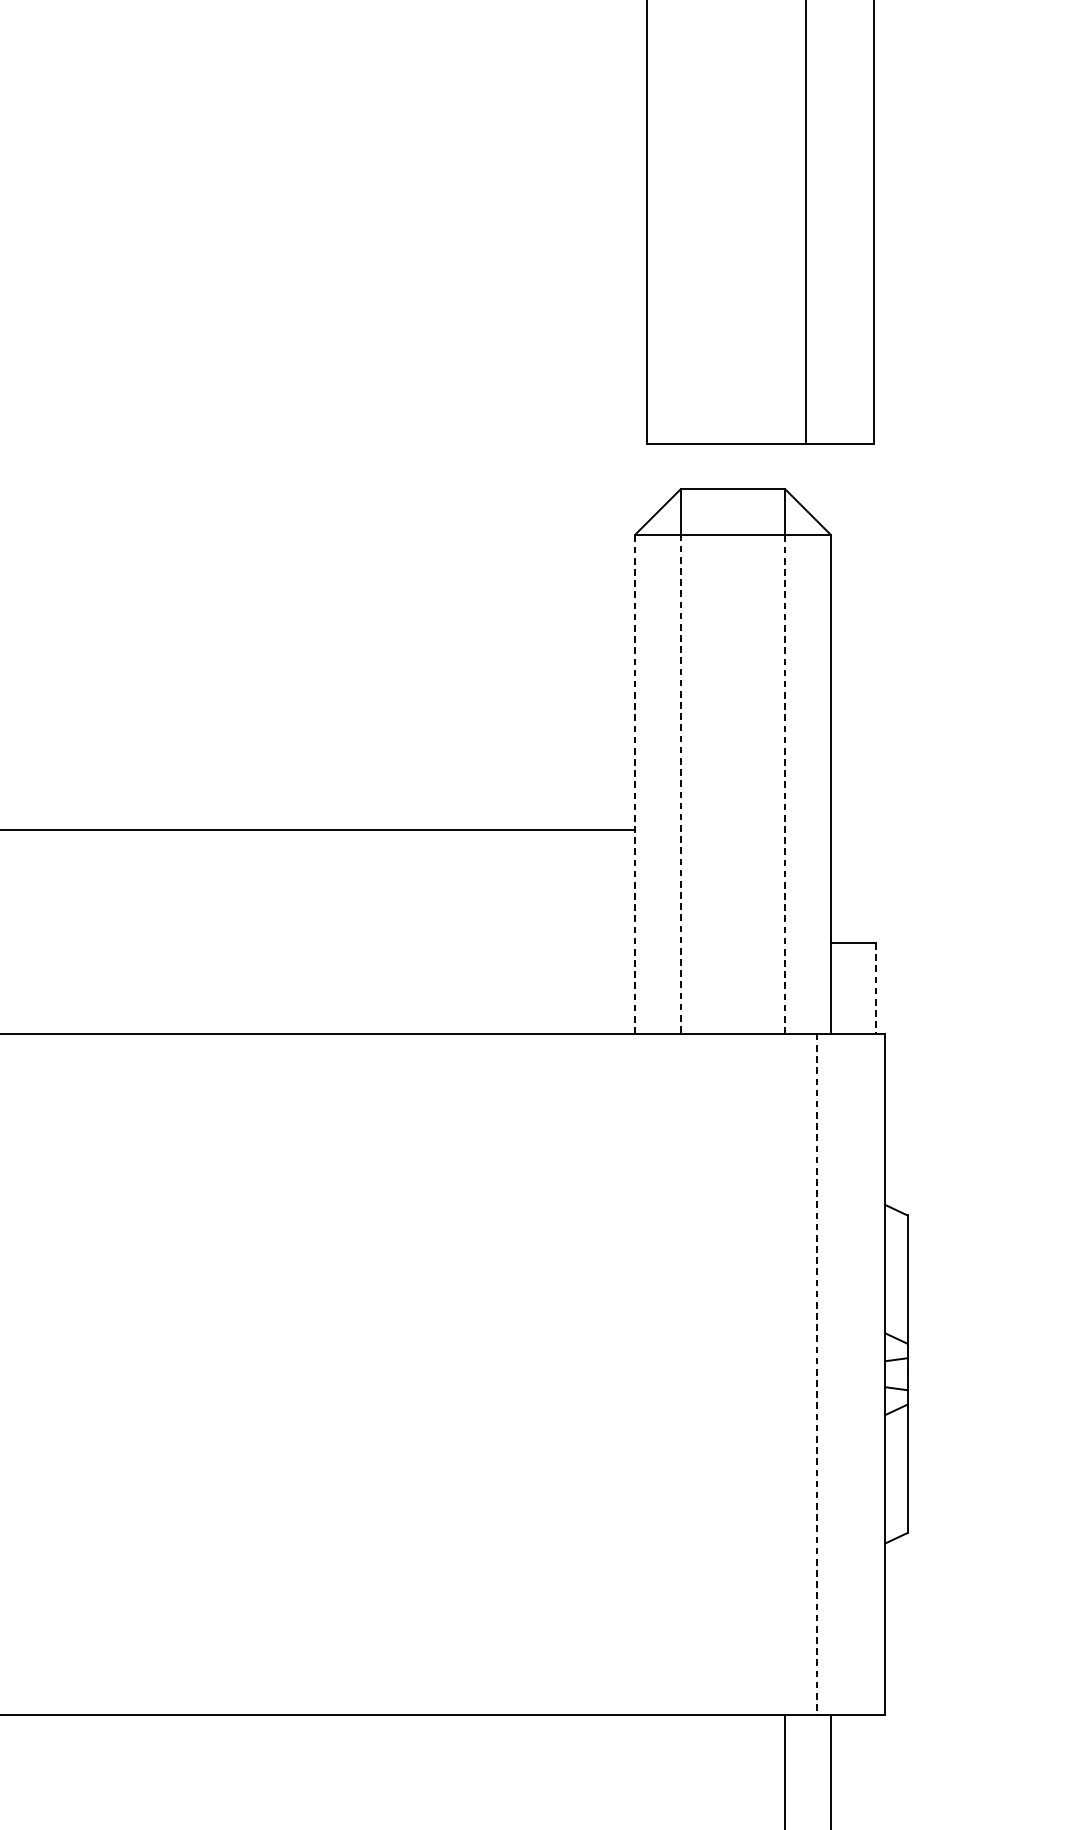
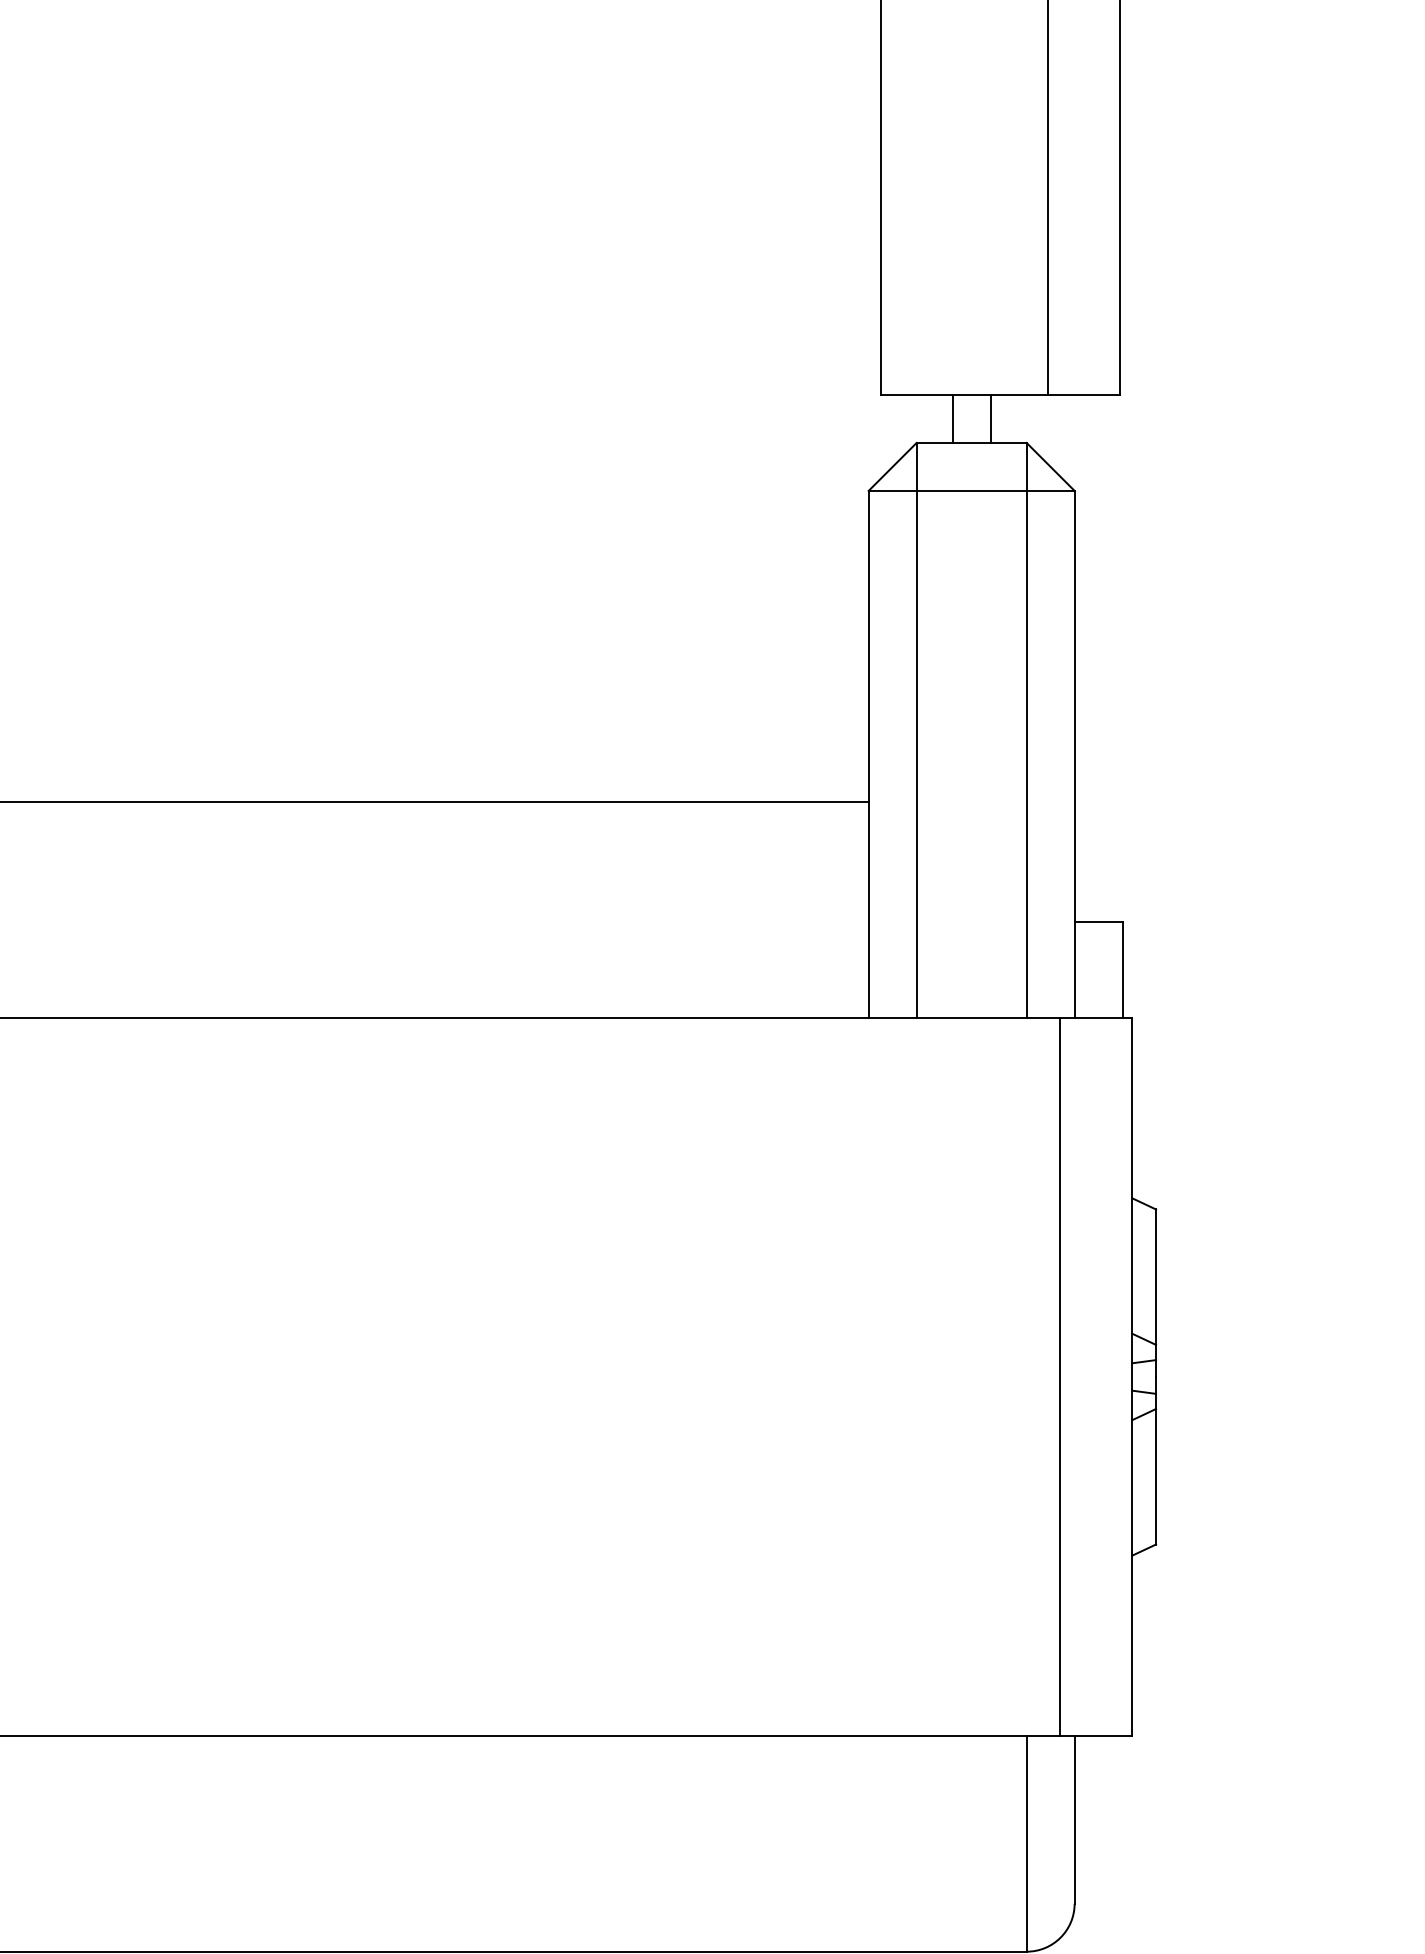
line: (714, 466) -> (952, 419), added
line: (750, 466) -> (990, 419), added
line: (635, 783) -> (868, 753), dashed -> solid
line: (784, 783) -> (1026, 753), dashed -> solid
line: (680, 784) -> (916, 754), dashed -> solid
line: (875, 988) -> (1122, 969), dashed -> solid
line: (817, 1374) -> (1060, 1377), dashed -> solid

